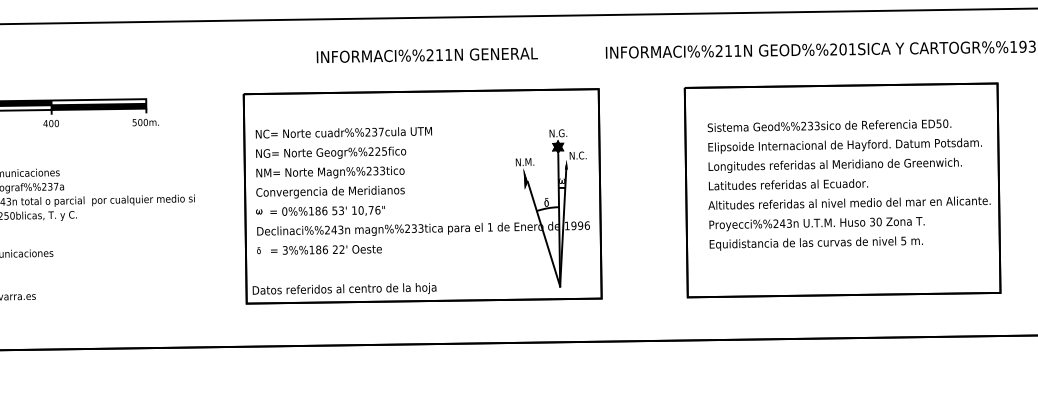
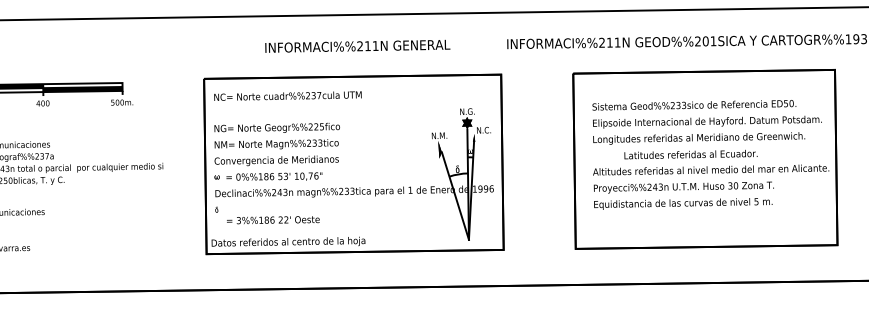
text: (343, 131) -> (287, 95), moved
text: (787, 184) -> (690, 154), moved
text: (326, 250) -> (273, 220), moved

